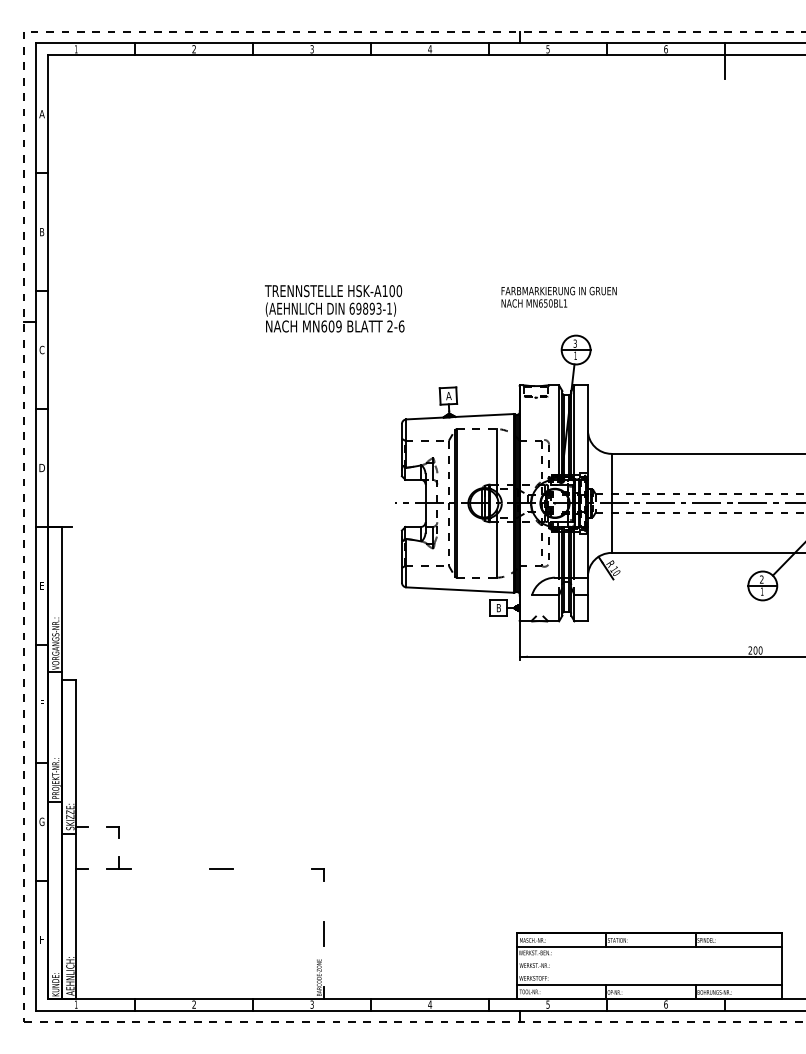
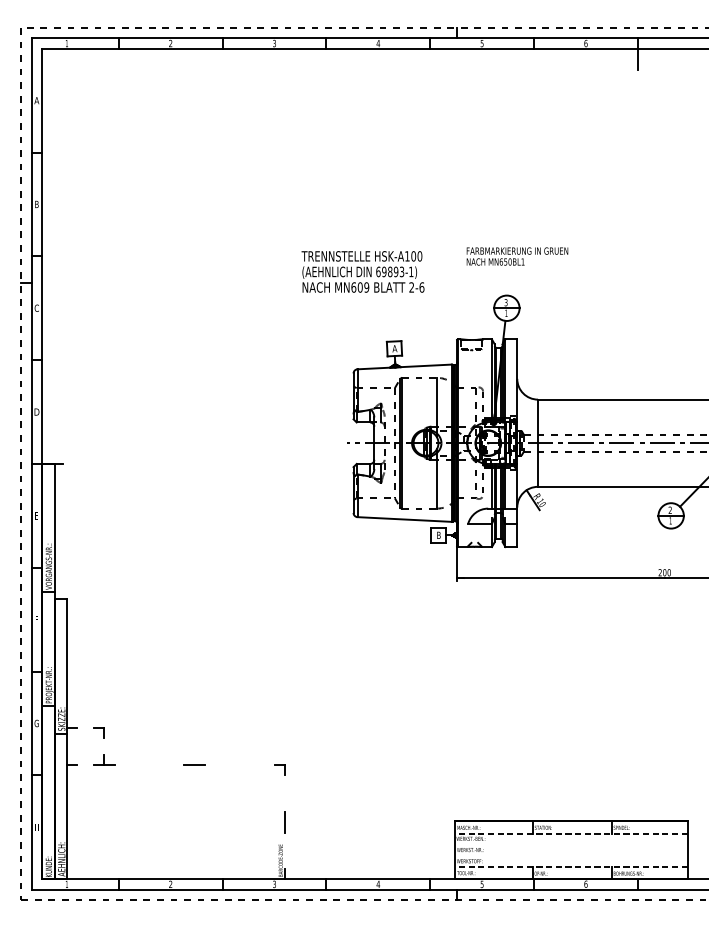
text: (558, 296) -> (516, 255), moved
text: (334, 308) -> (362, 271), moved
line: (649, 946) -> (571, 833), solid -> dashed
line: (649, 984) -> (571, 866), solid -> dashed

